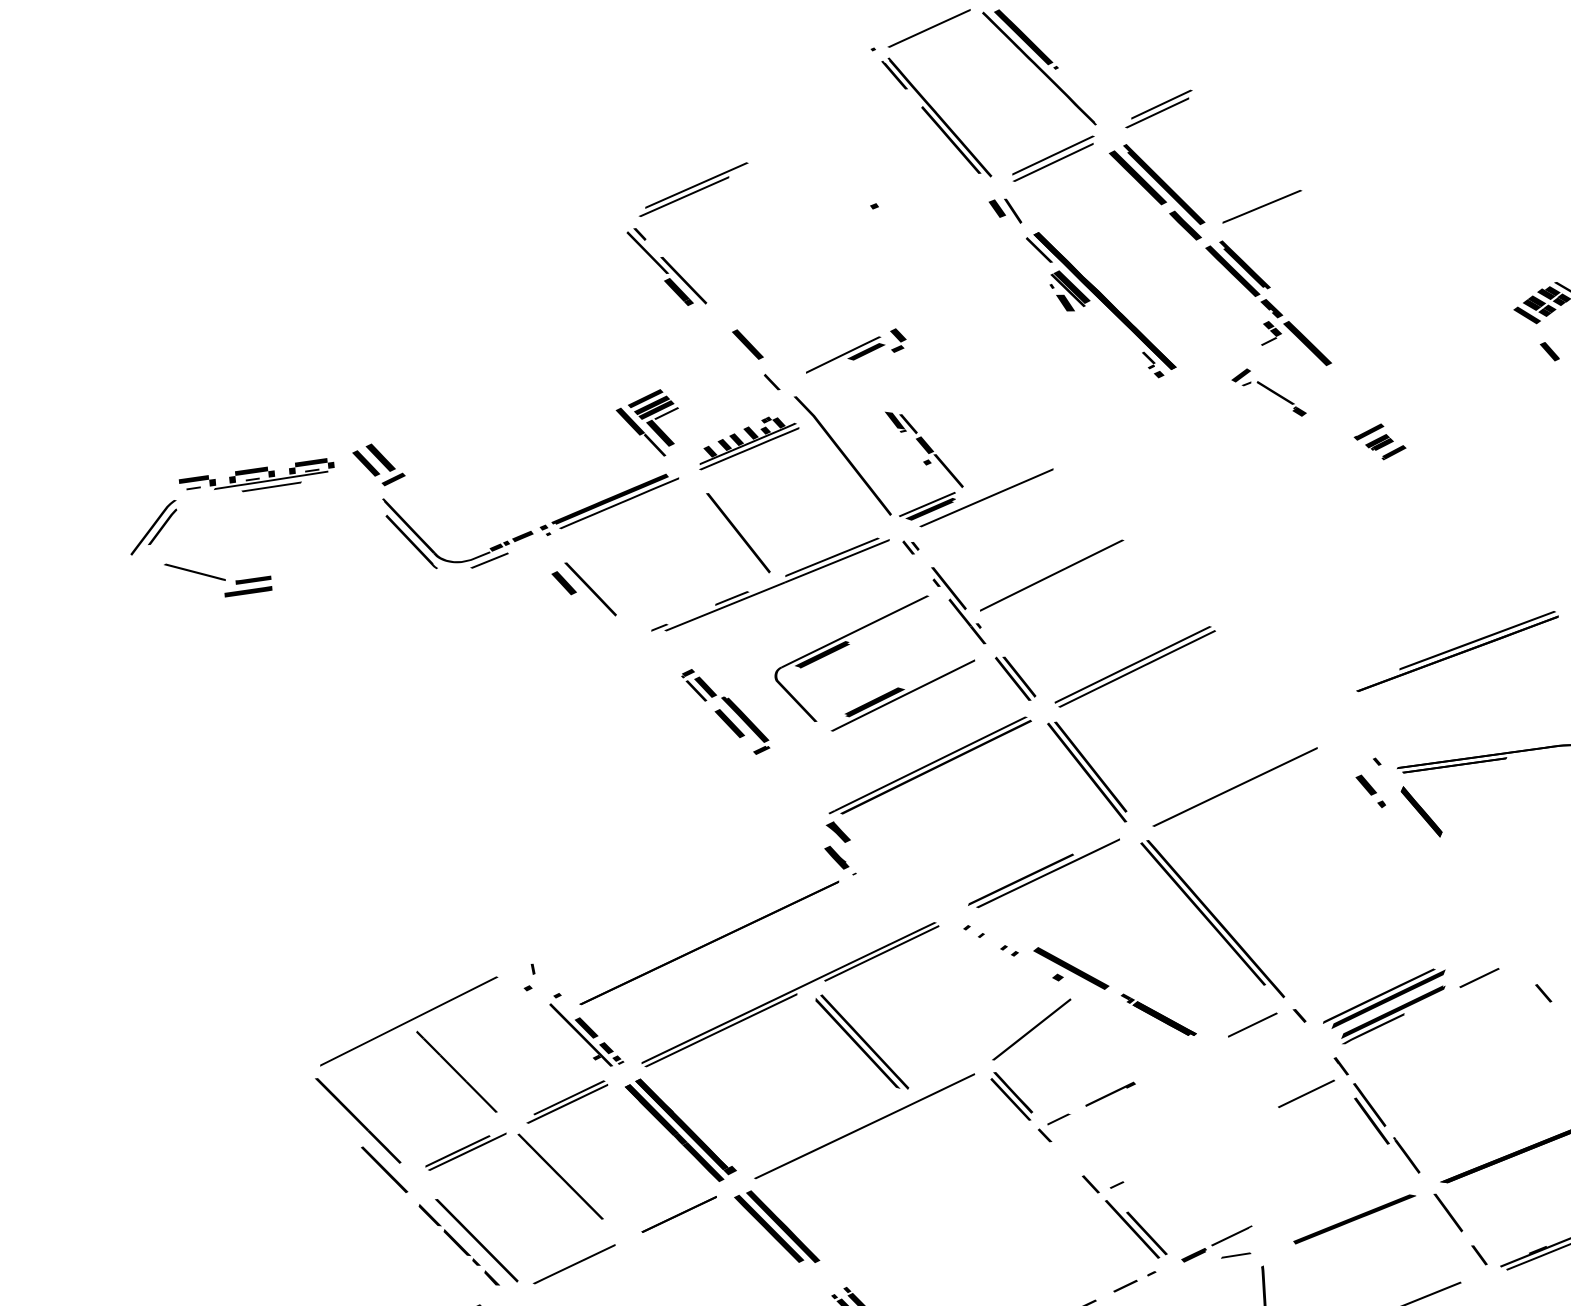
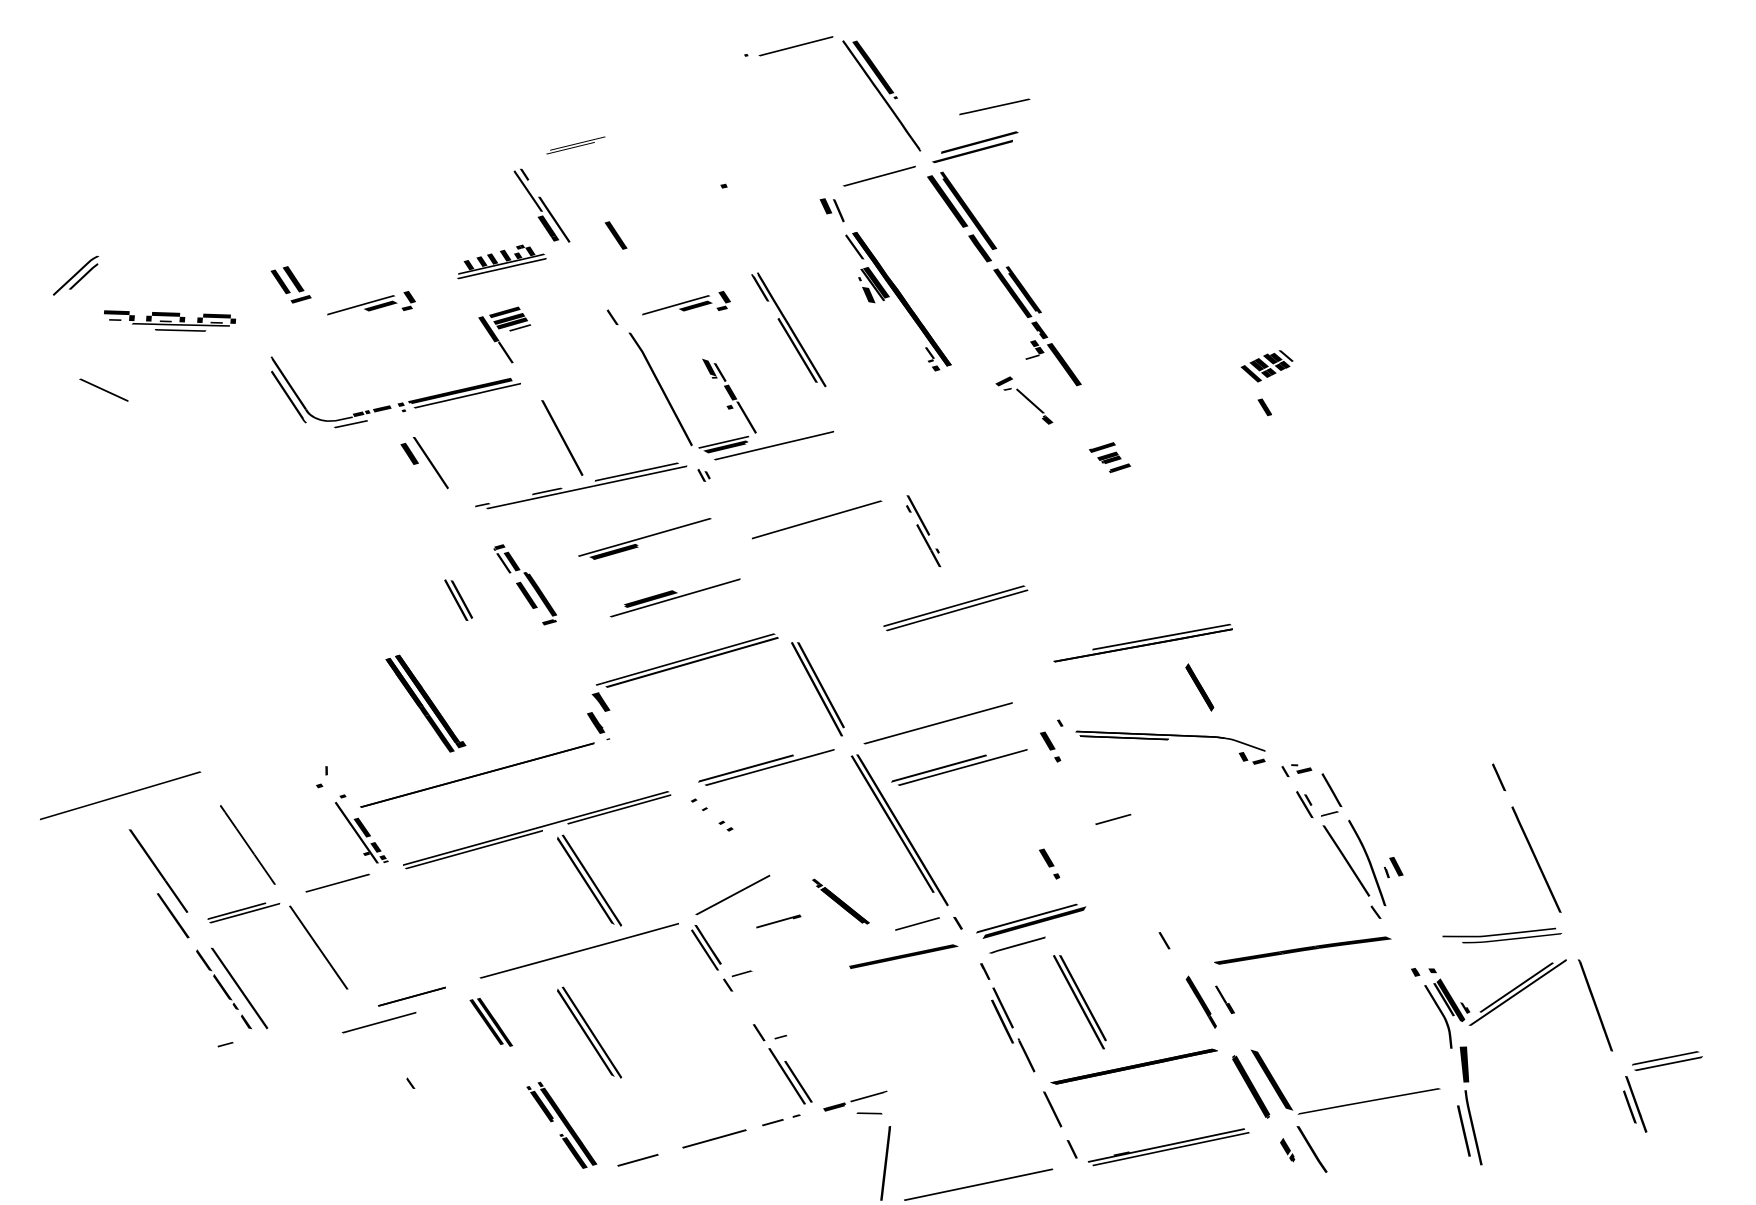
part: (1158, 109) -> (974, 147), size x1.4
part: (936, 117) -> (788, 329), moved
fill: (1053, 155) -> (880, 170), removed
part: (693, 189) -> (575, 145), size x0.6
line: (1261, 206) -> (994, 106), moved
part: (747, 344) -> (615, 235), moved
part: (488, 416) -> (371, 303), added
fill: (659, 432) -> (511, 342), removed
part: (747, 440) -> (501, 261), moved
part: (378, 464) -> (290, 284), moved
part: (154, 527) -> (76, 275), moved
part: (247, 586) -> (145, 409), removed
part: (958, 606) -> (923, 531), moved
part: (1134, 667) -> (955, 608), moved
part: (1015, 677) -> (458, 599), moved
fill: (795, 694) -> (585, 580), removed
part: (1421, 811) -> (1199, 687), moved
part: (1269, 834) -> (959, 767), added
part: (1393, 927) -> (1049, 863), added
part: (1070, 967) -> (774, 849), removed
line: (1479, 976) -> (1113, 818), moved
fill: (1393, 1011) -> (1036, 933), removed
line: (408, 1021) -> (120, 795), moved
part: (1457, 1082) -> (1079, 1002), added
line: (1305, 1093) -> (951, 988), removed
line: (1110, 1094) -> (778, 921), moved
fill: (566, 1103) -> (334, 887), removed
part: (680, 1129) -> (425, 703), moved
line: (1354, 1218) -> (903, 956), moved
part: (893, 1219) -> (589, 1032), added
part: (777, 1228) -> (491, 1022), size x0.7
line: (573, 1264) -> (378, 1022), moved

